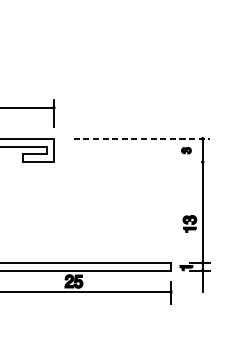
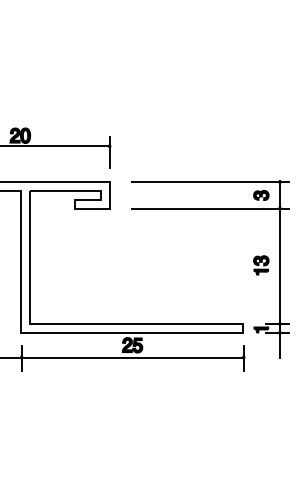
line: (142, 138) -> (211, 181), dashed -> solid
part: (186, 150) -> (261, 195), size x1.43
line: (142, 162) -> (210, 208), added
part: (190, 224) -> (261, 265), moved

